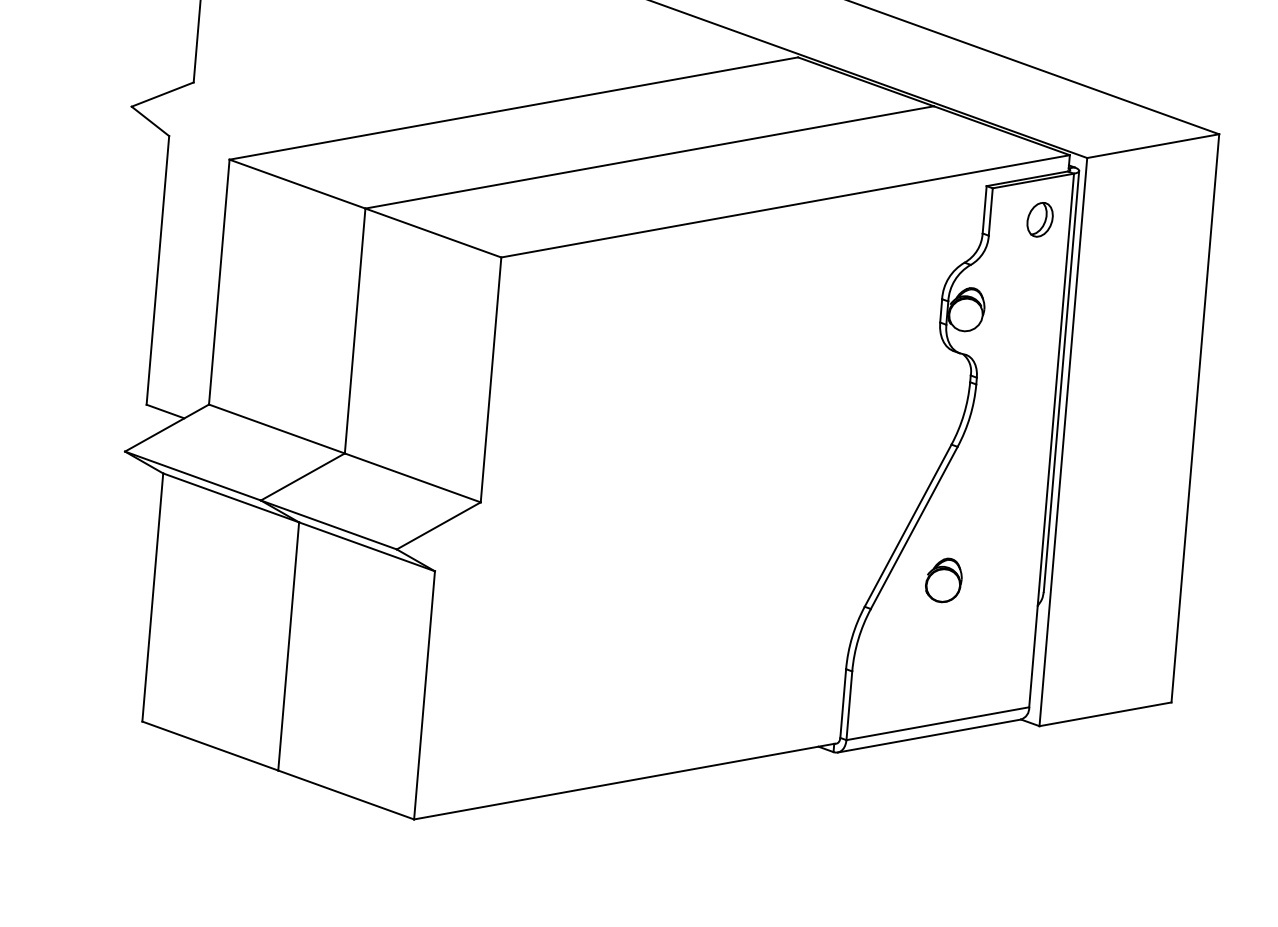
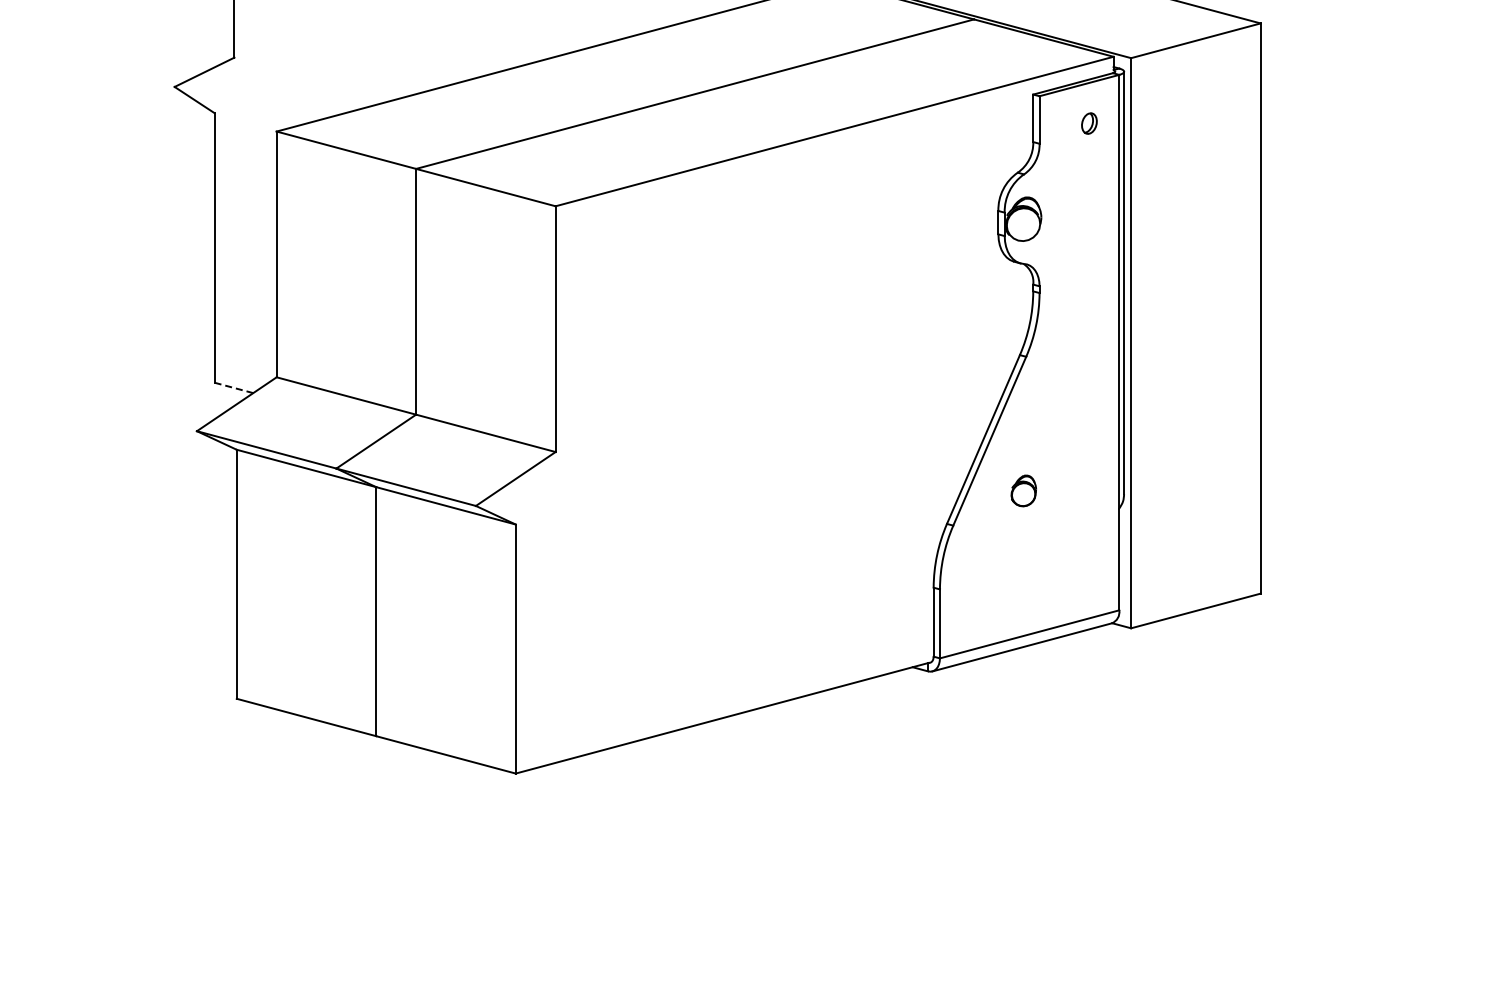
part: (1040, 219) -> (1089, 123), size x0.6
line: (165, 411) -> (233, 387), solid -> dashed
part: (943, 579) -> (1023, 490), size x0.7

